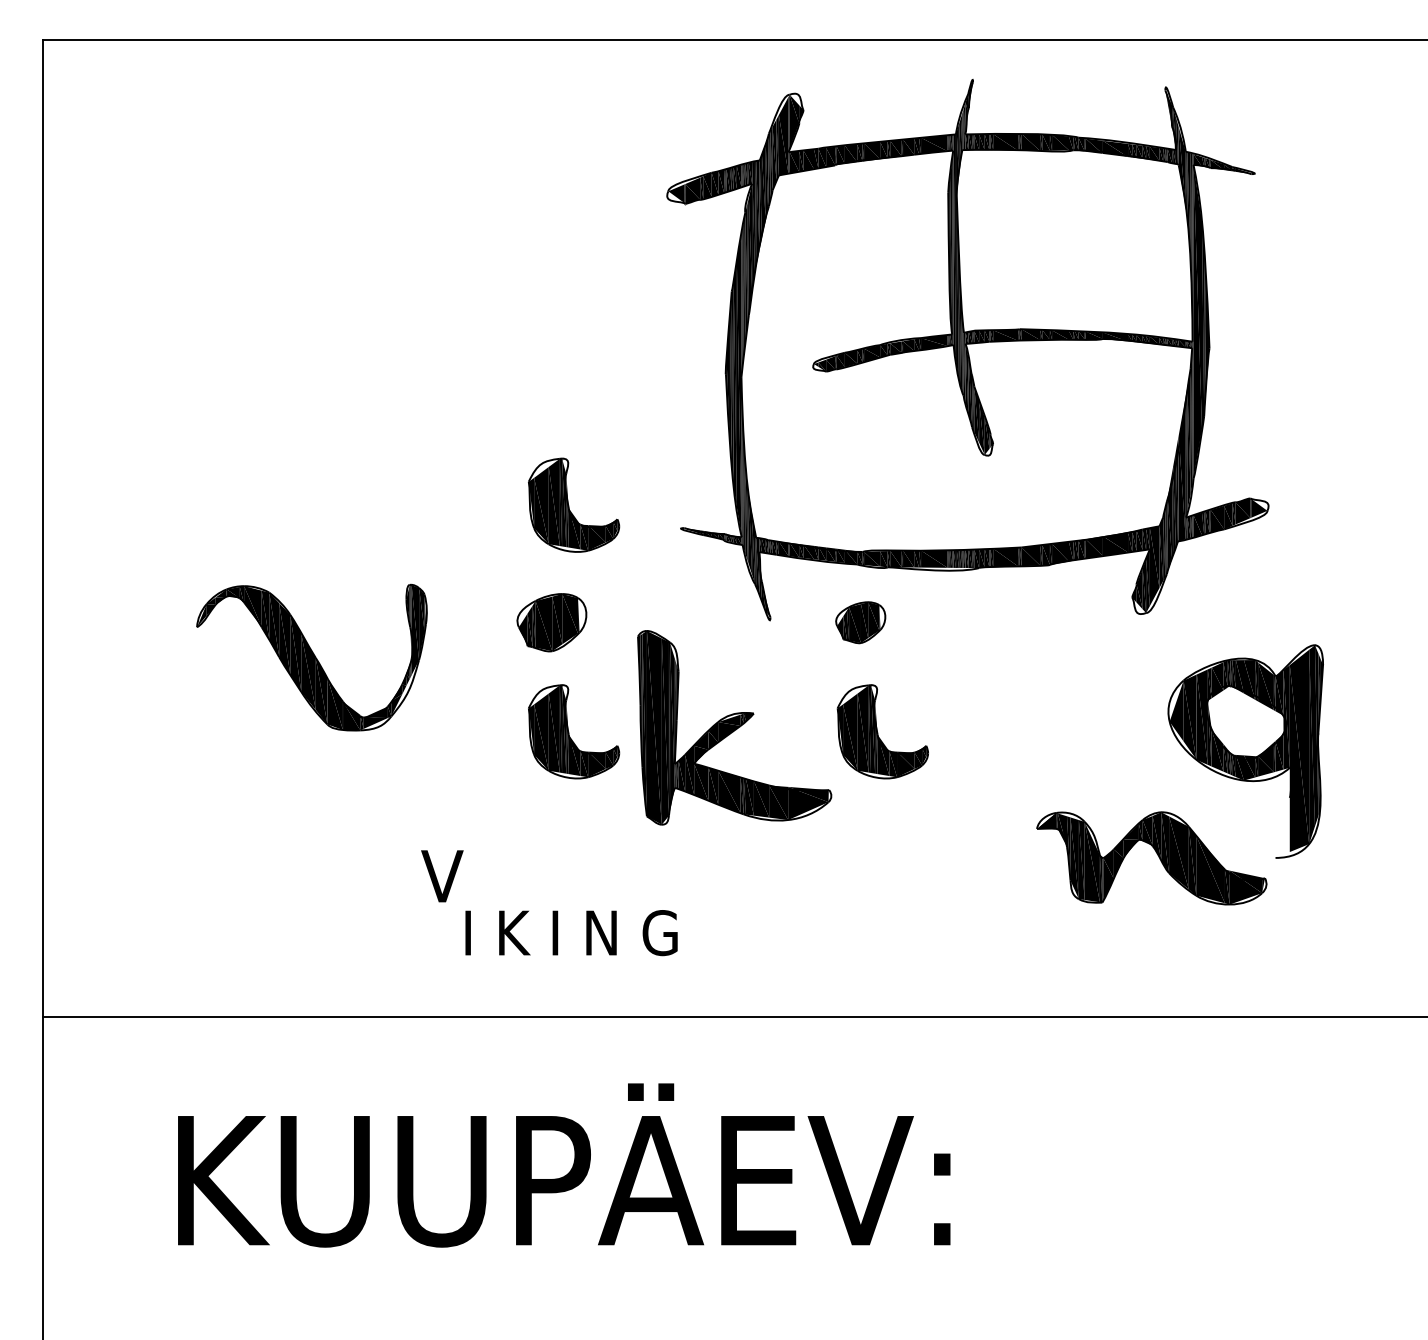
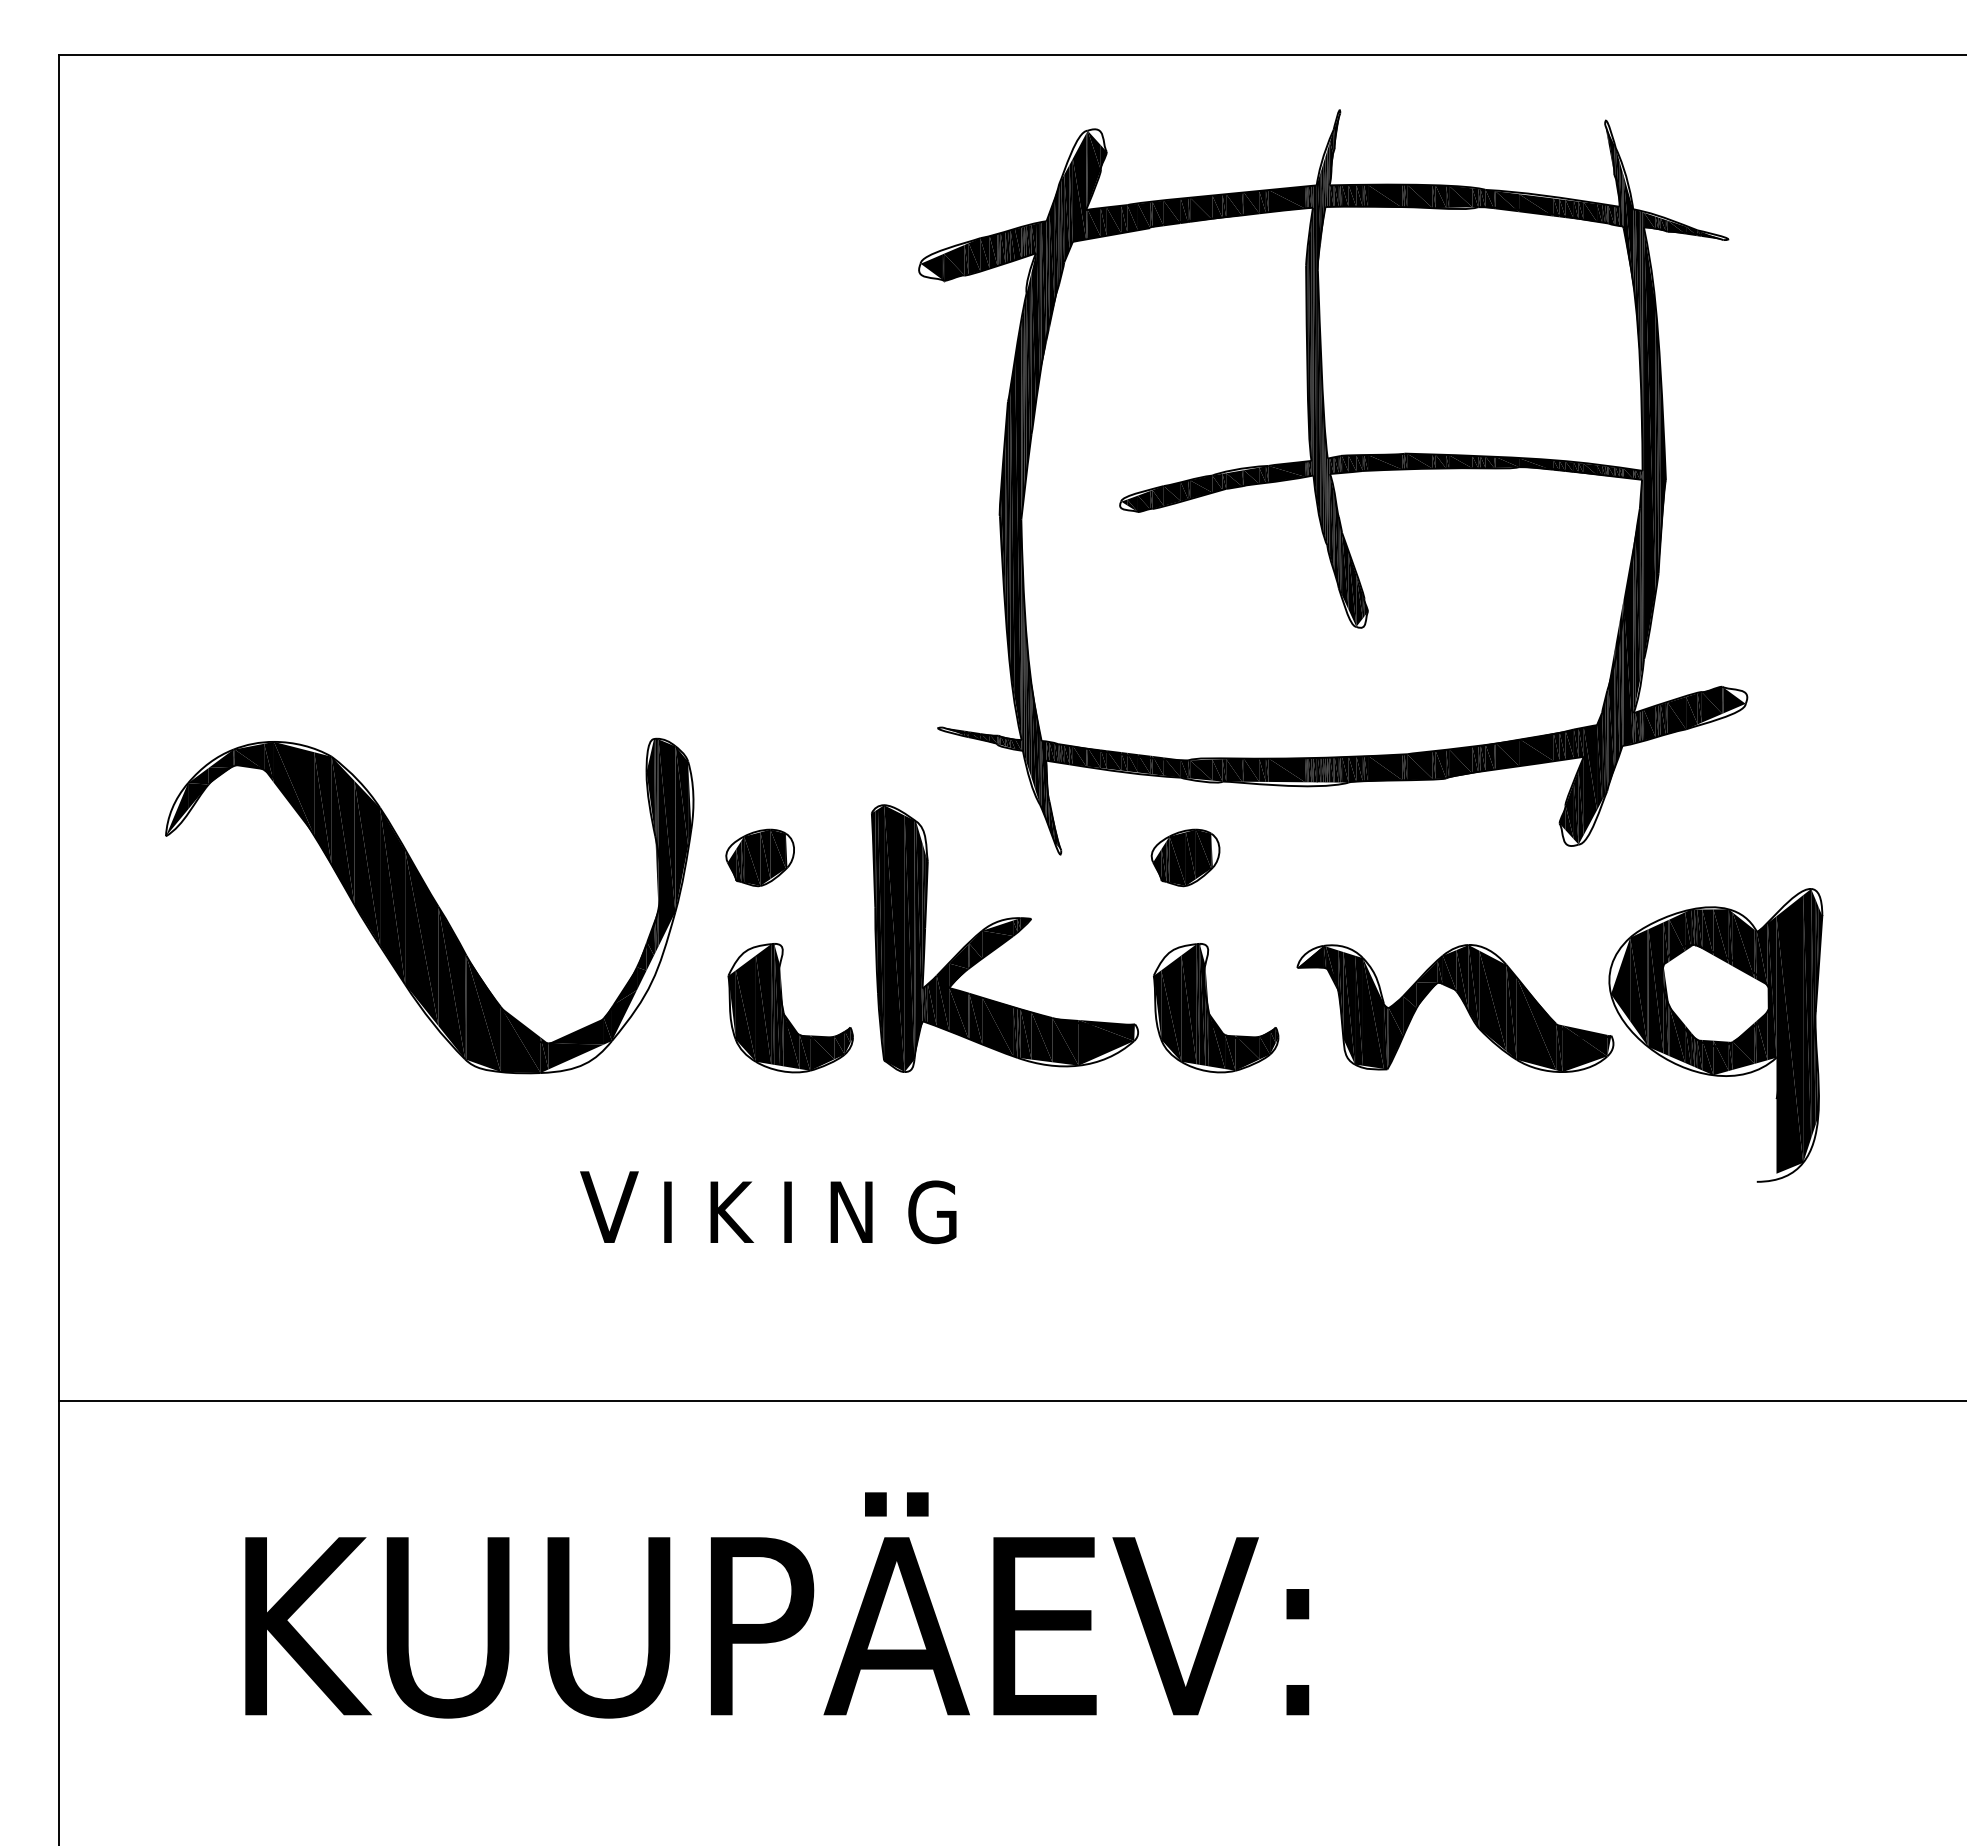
part: (569, 506) -> (784, 698), removed
part: (551, 622) -> (759, 857), size x0.71
part: (311, 657) -> (429, 905), size x1.67
part: (734, 727) -> (1004, 938), moved
part: (1157, 855) -> (1463, 1004), moved
text: (571, 933) -> (810, 1212), moved

